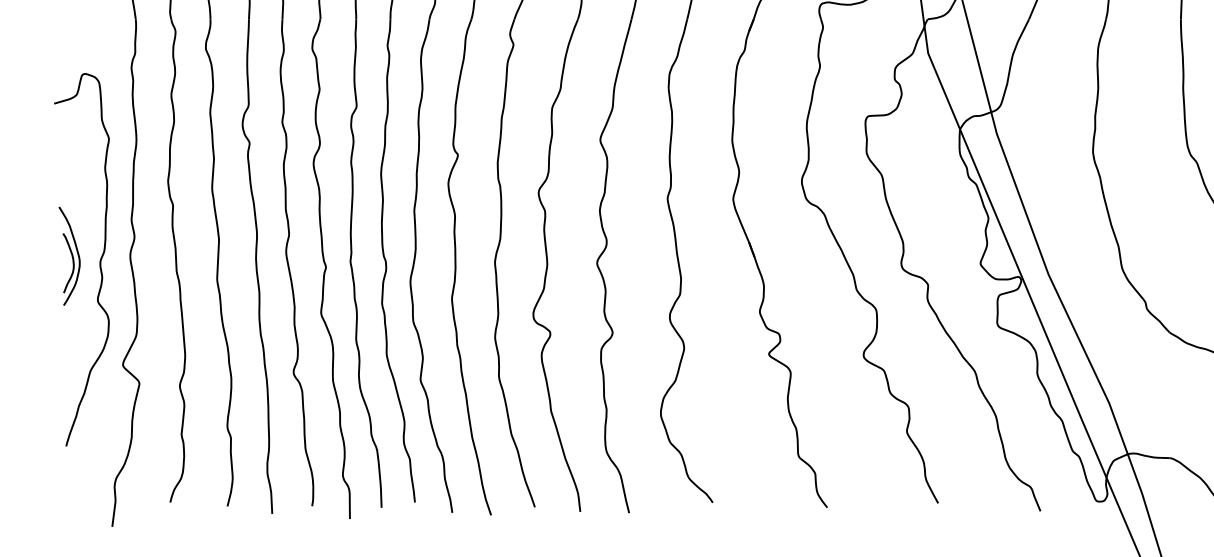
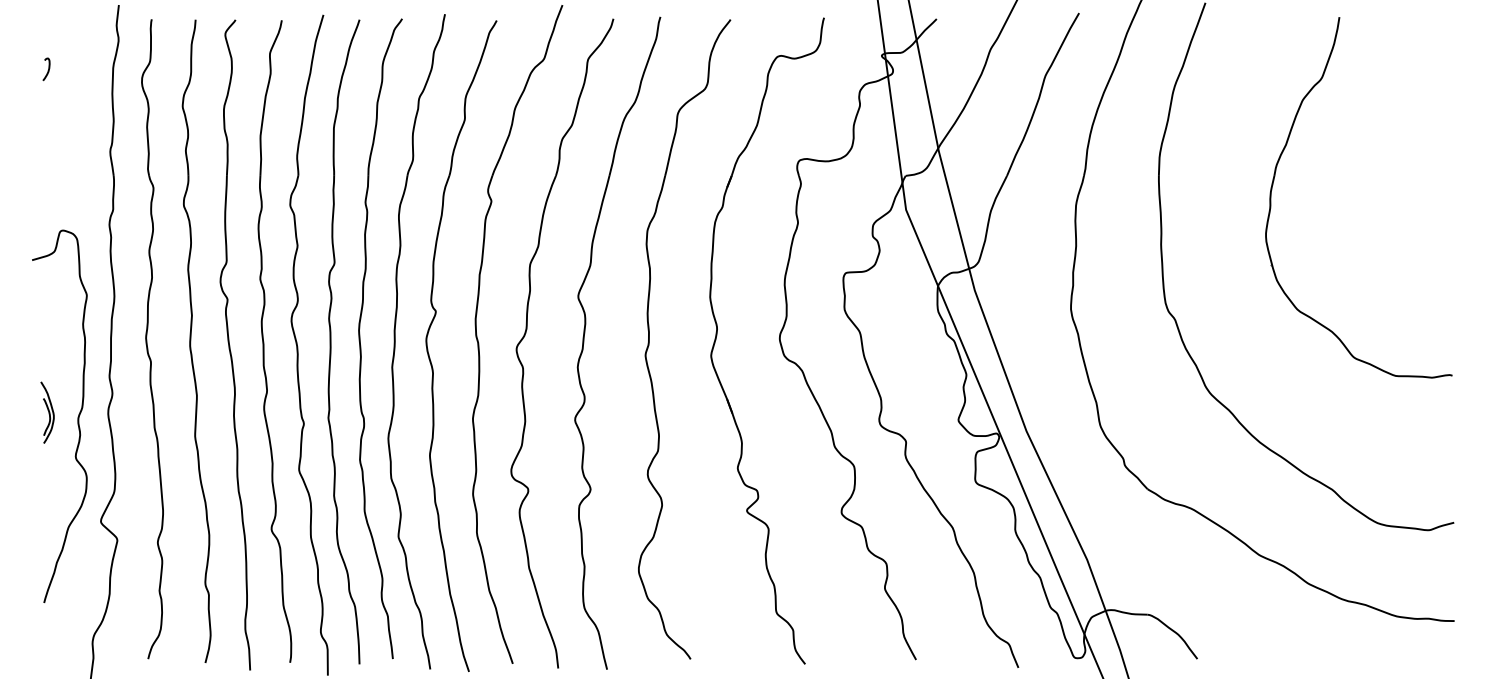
part: (69, 255) -> (47, 412), size x0.62

